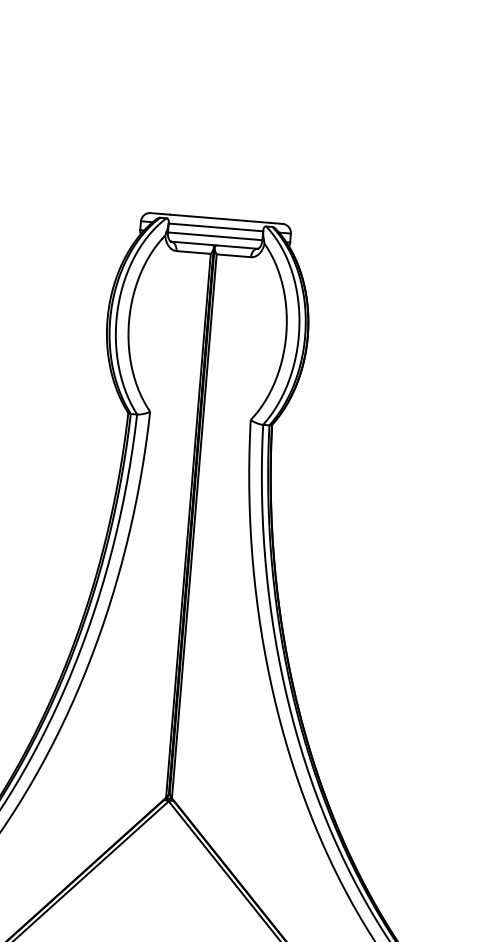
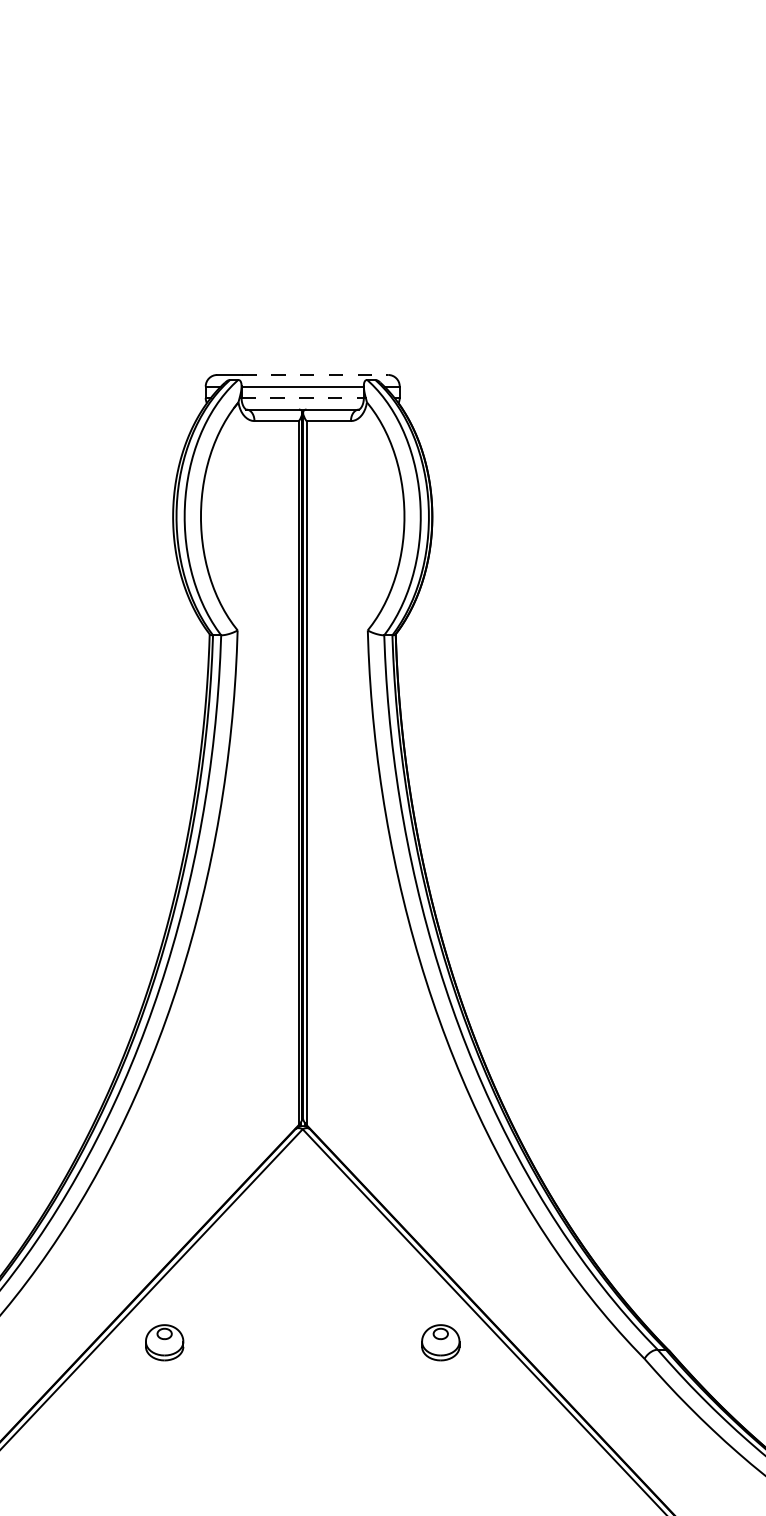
line: (226, 218) -> (315, 374), solid -> dashed
line: (215, 236) -> (303, 398), solid -> dashed

